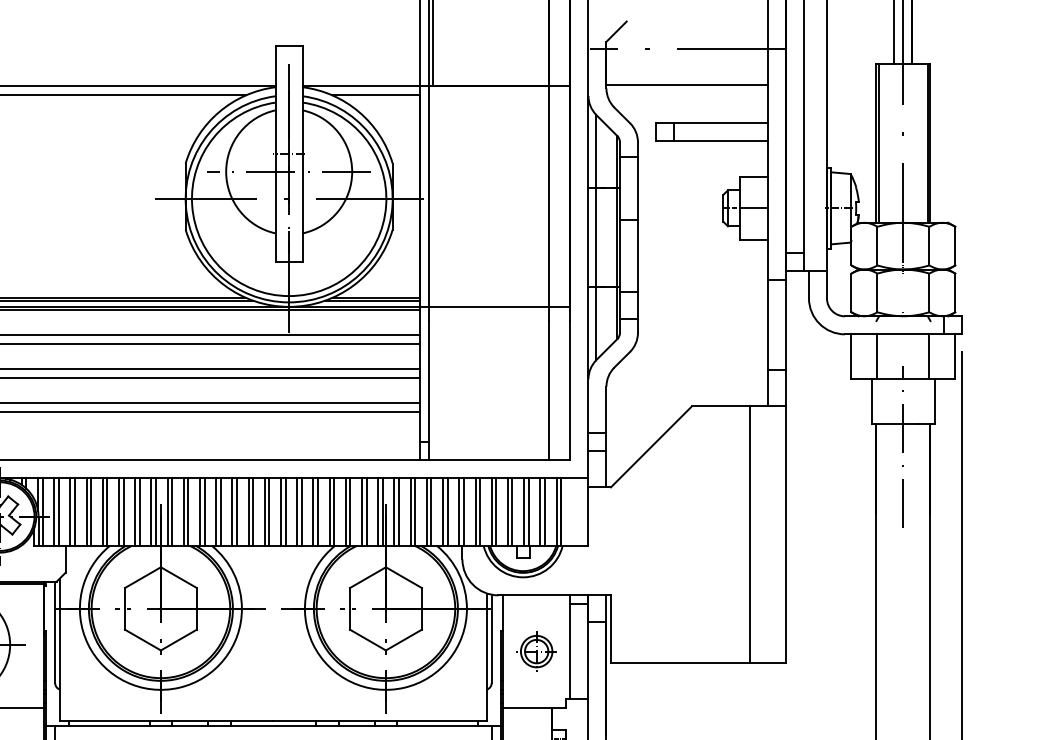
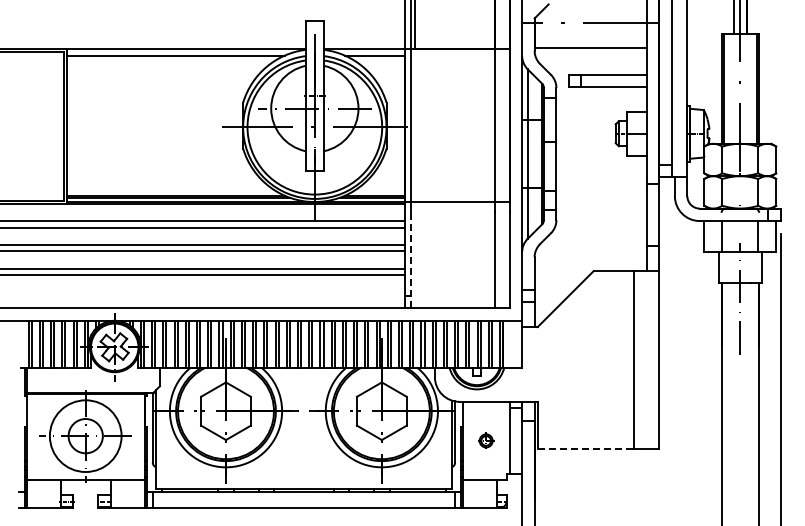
line: (428, 389) -> (411, 259), solid -> dashed
part: (535, 651) -> (485, 440), size x0.6
line: (681, 662) -> (586, 448), solid -> dashed

